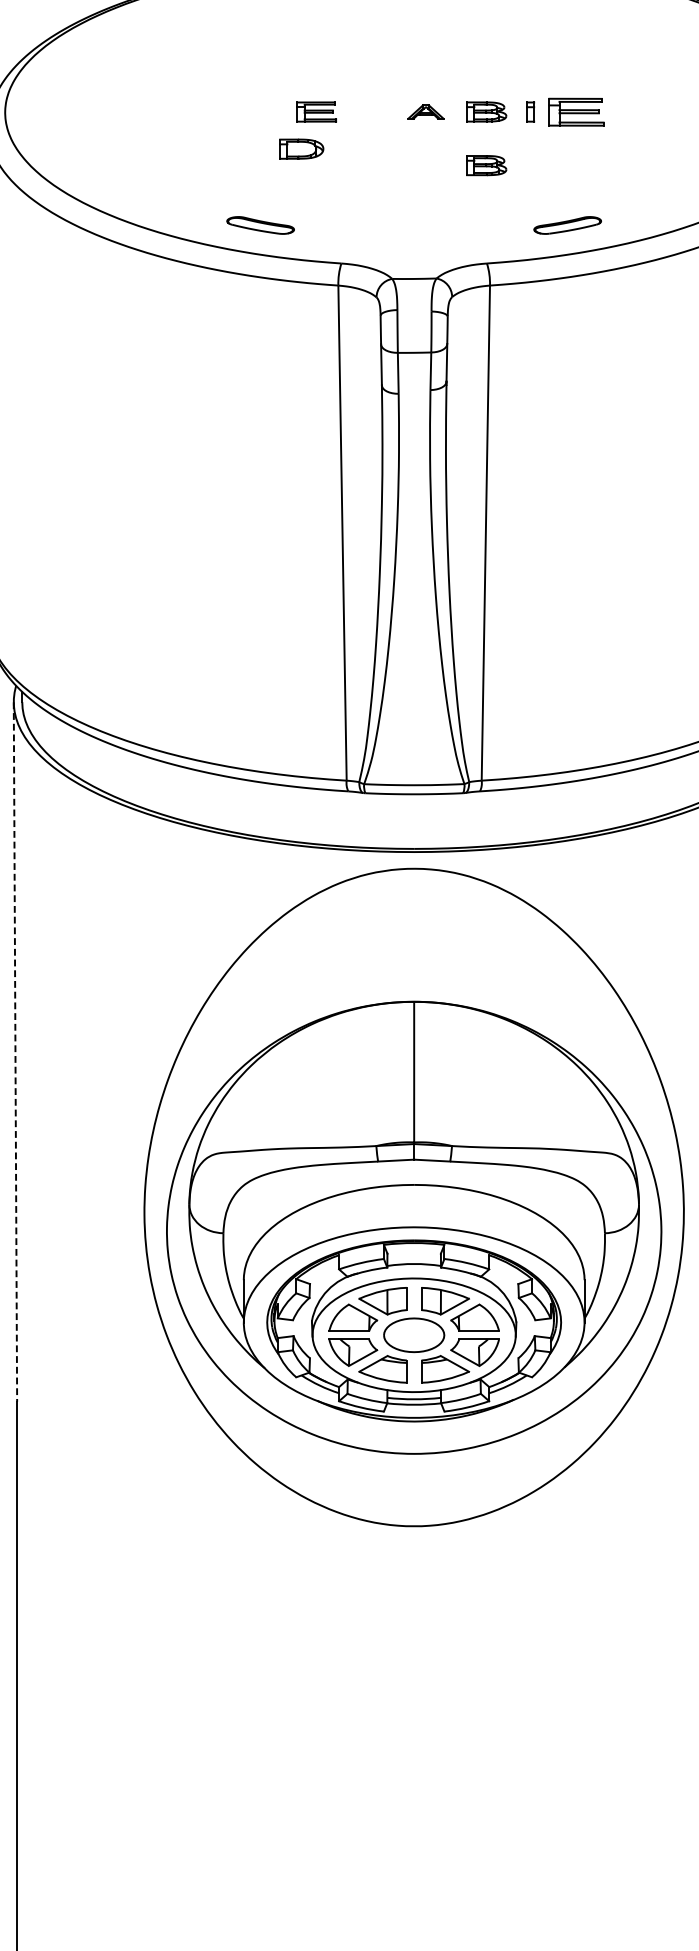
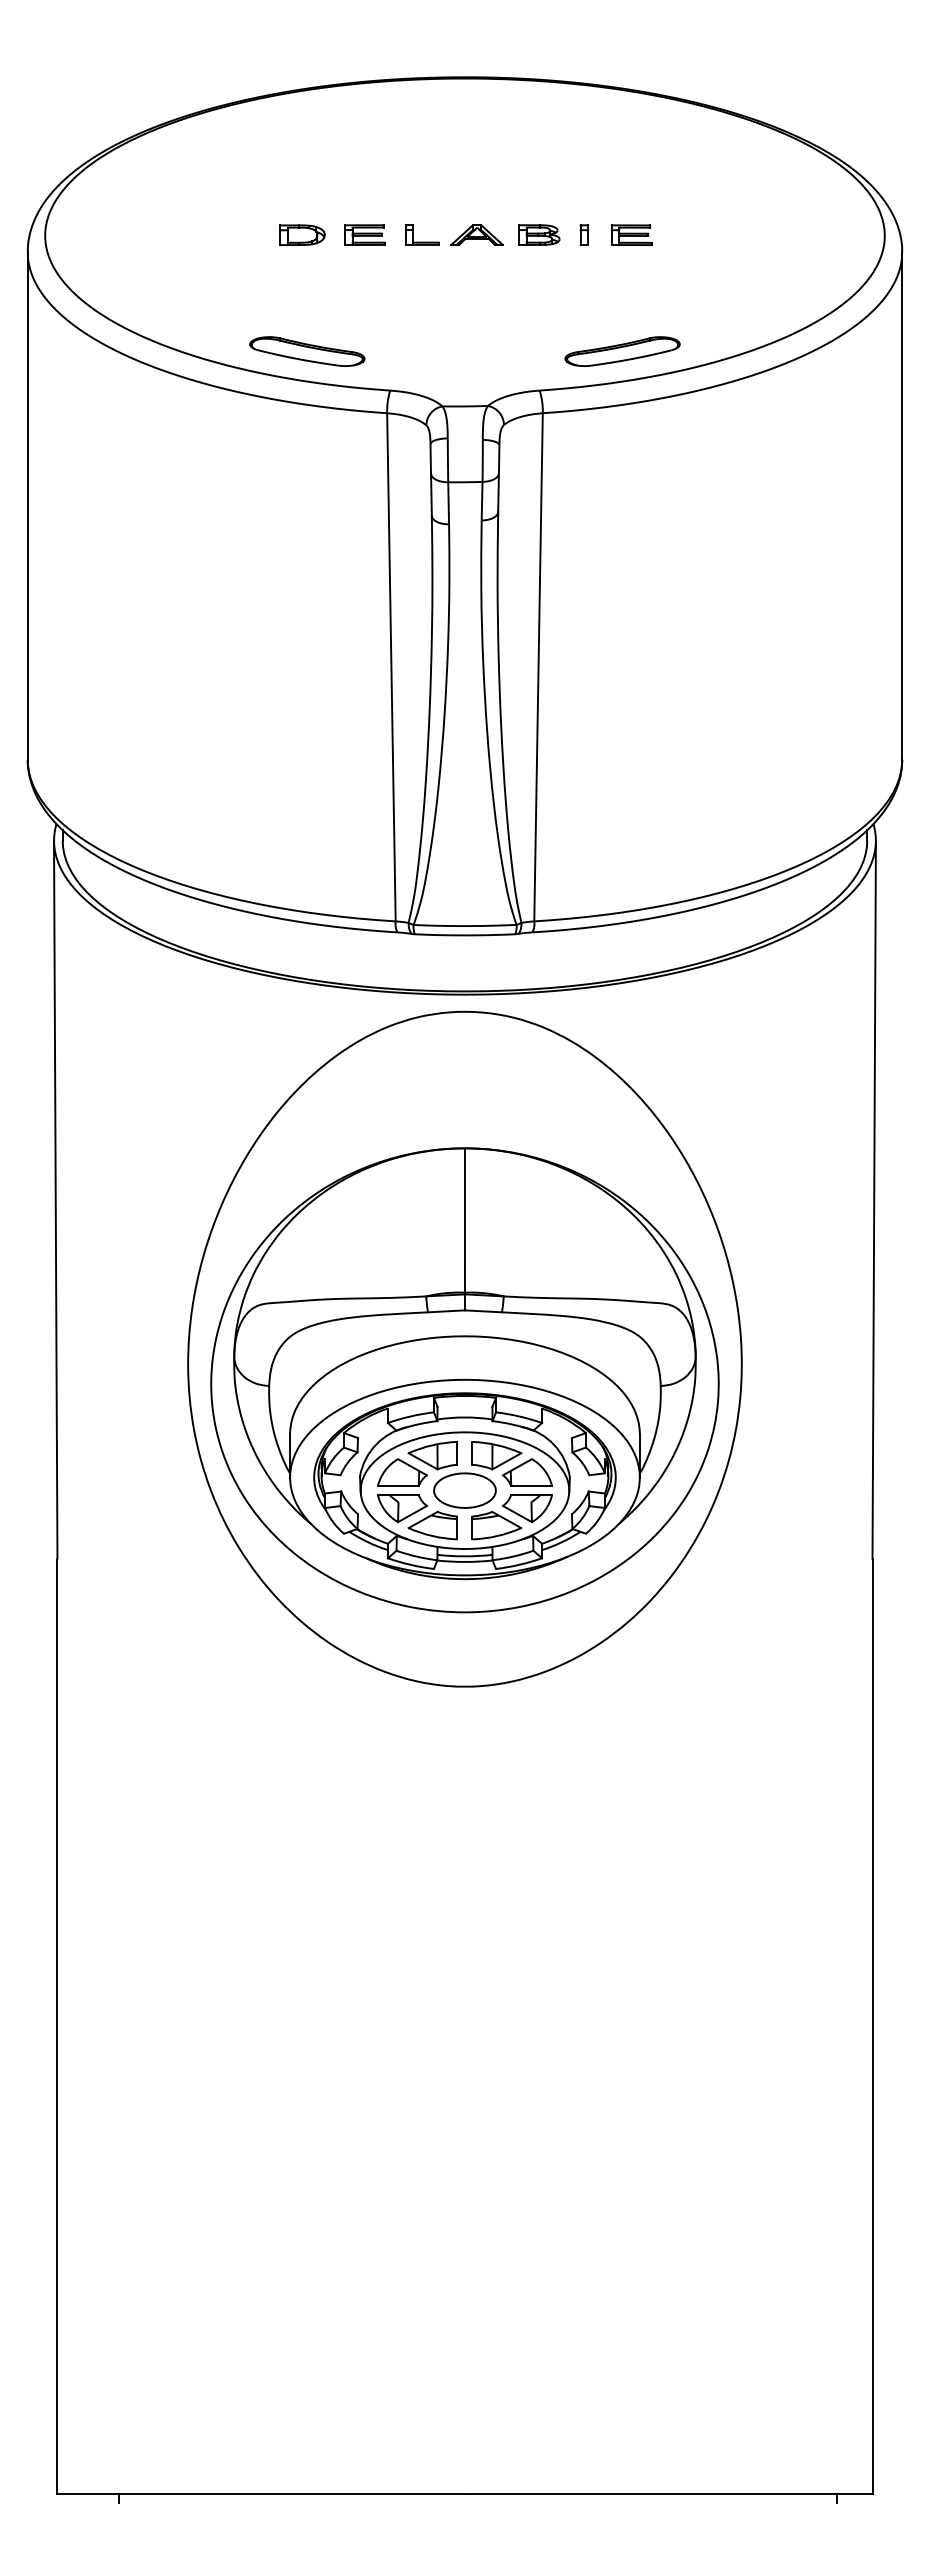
part: (425, 111) -> (476, 234), size x1.43
part: (576, 111) -> (631, 234), size x0.71
part: (372, 118) -> (422, 241), added
part: (301, 148) -> (302, 234), moved
part: (486, 165) -> (539, 289), removed
part: (260, 225) -> (307, 351), size x1.67
part: (567, 225) -> (622, 351), size x1.67
line: (15, 1051) -> (55, 1199), dashed -> solid

